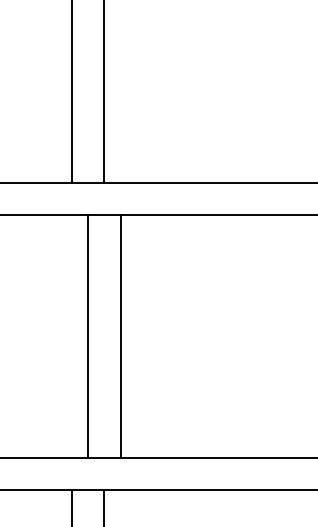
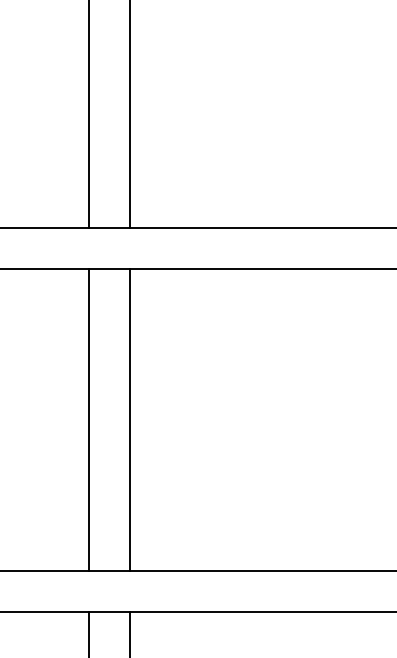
line: (87, 336) -> (89, 420), moved
line: (121, 336) -> (130, 420), moved

